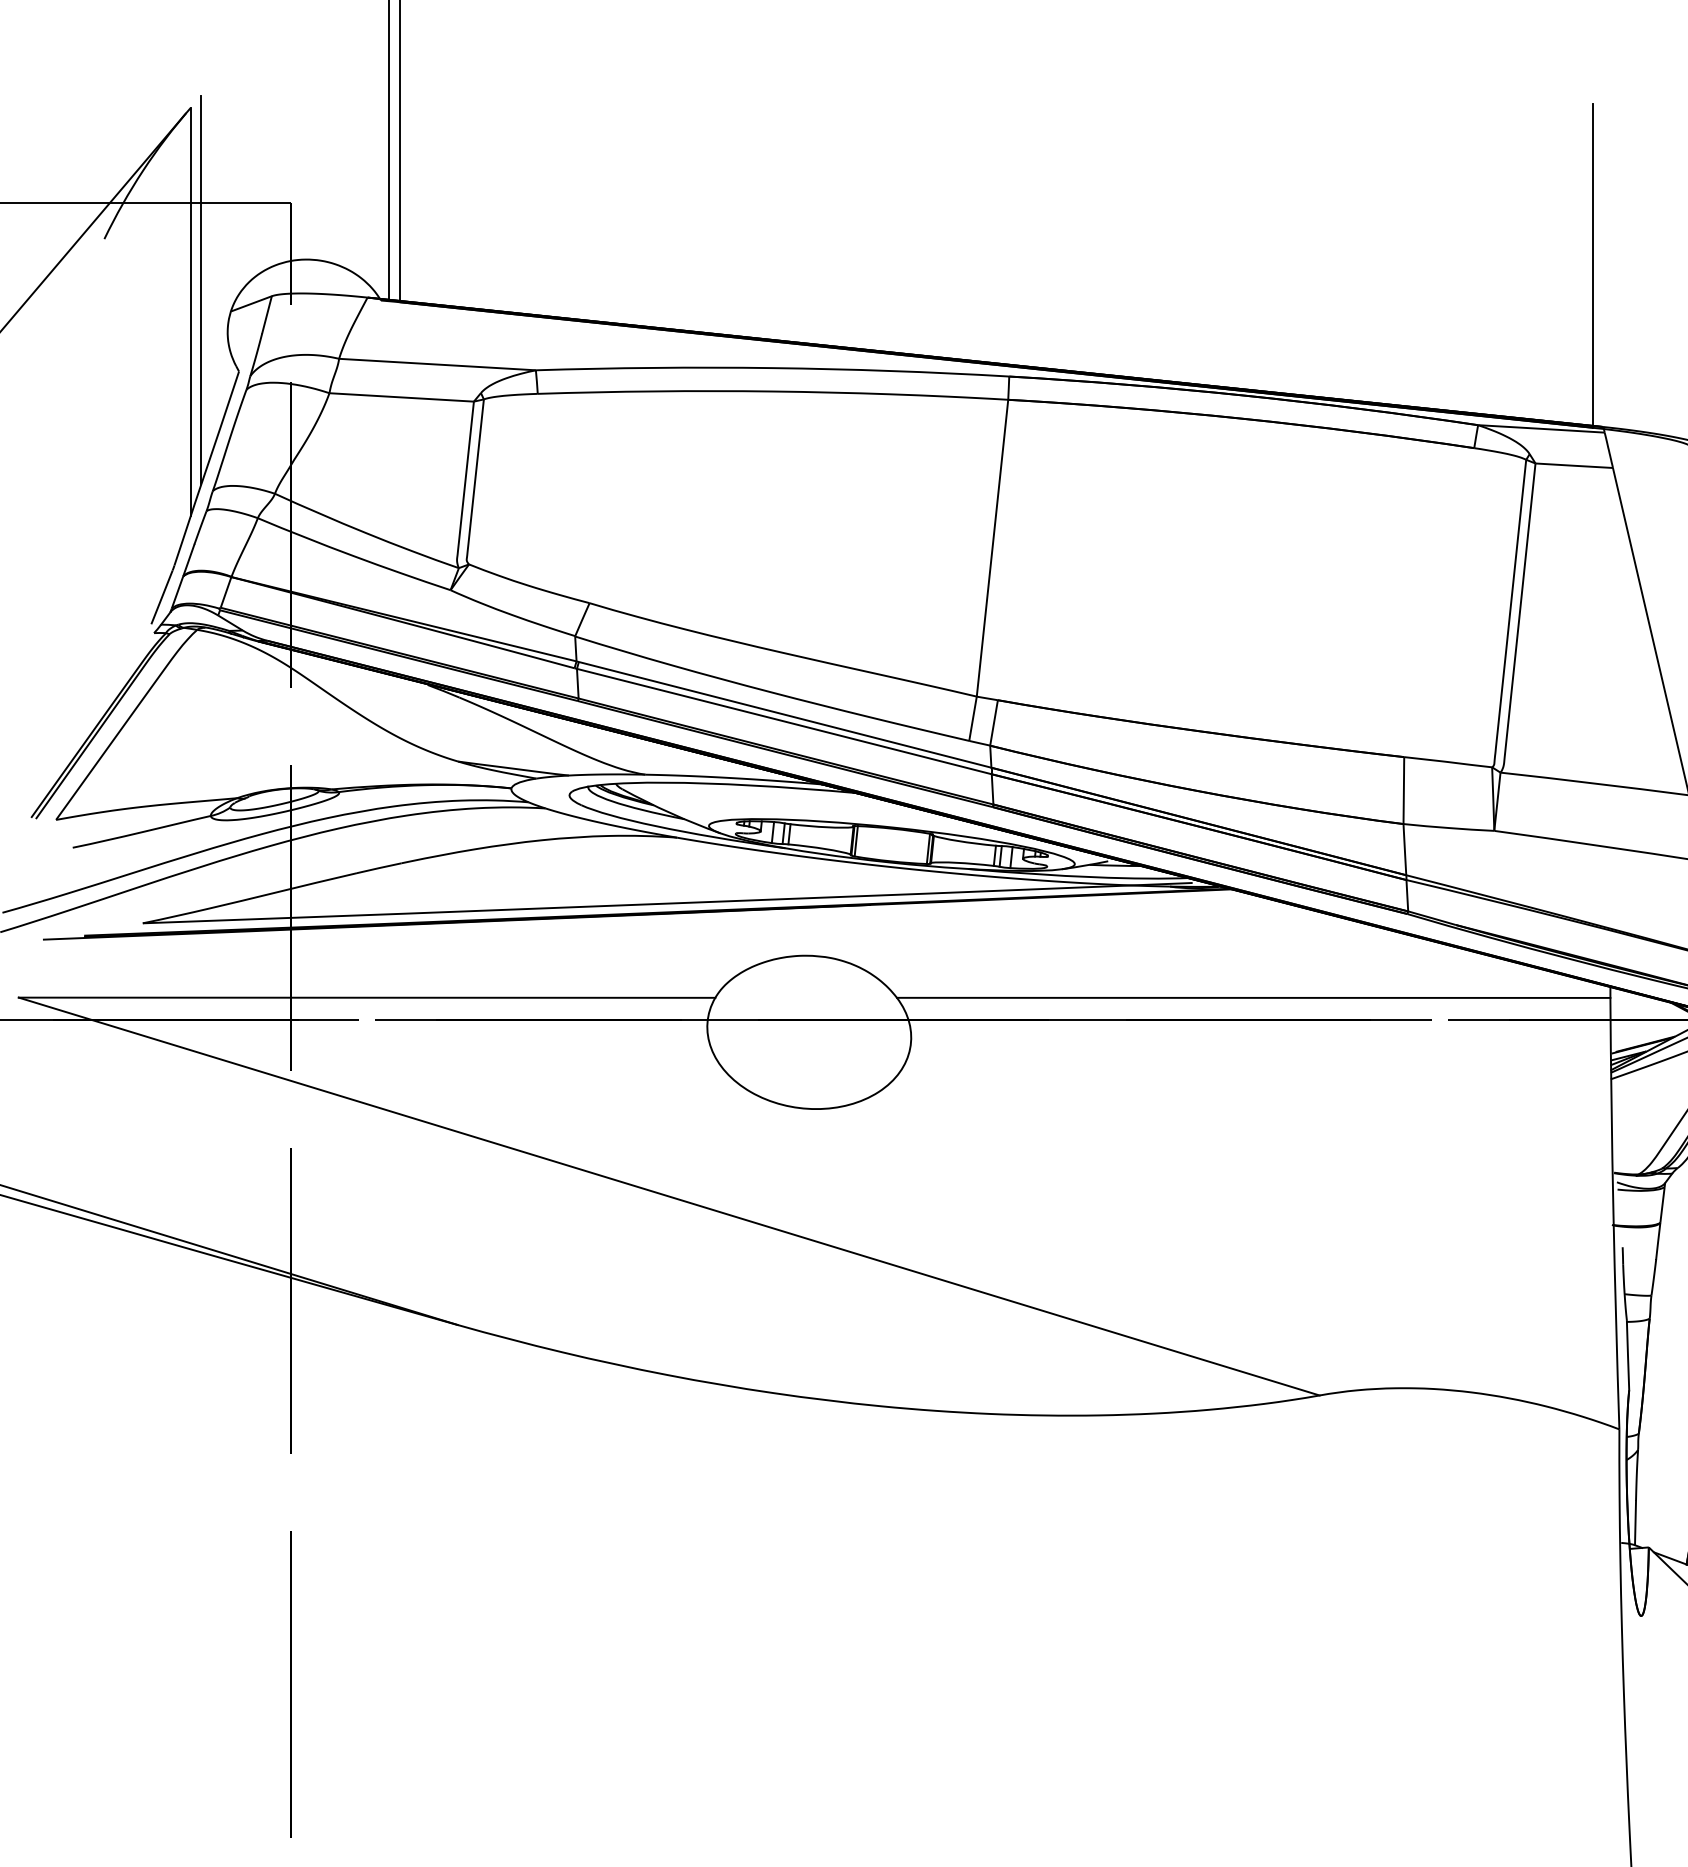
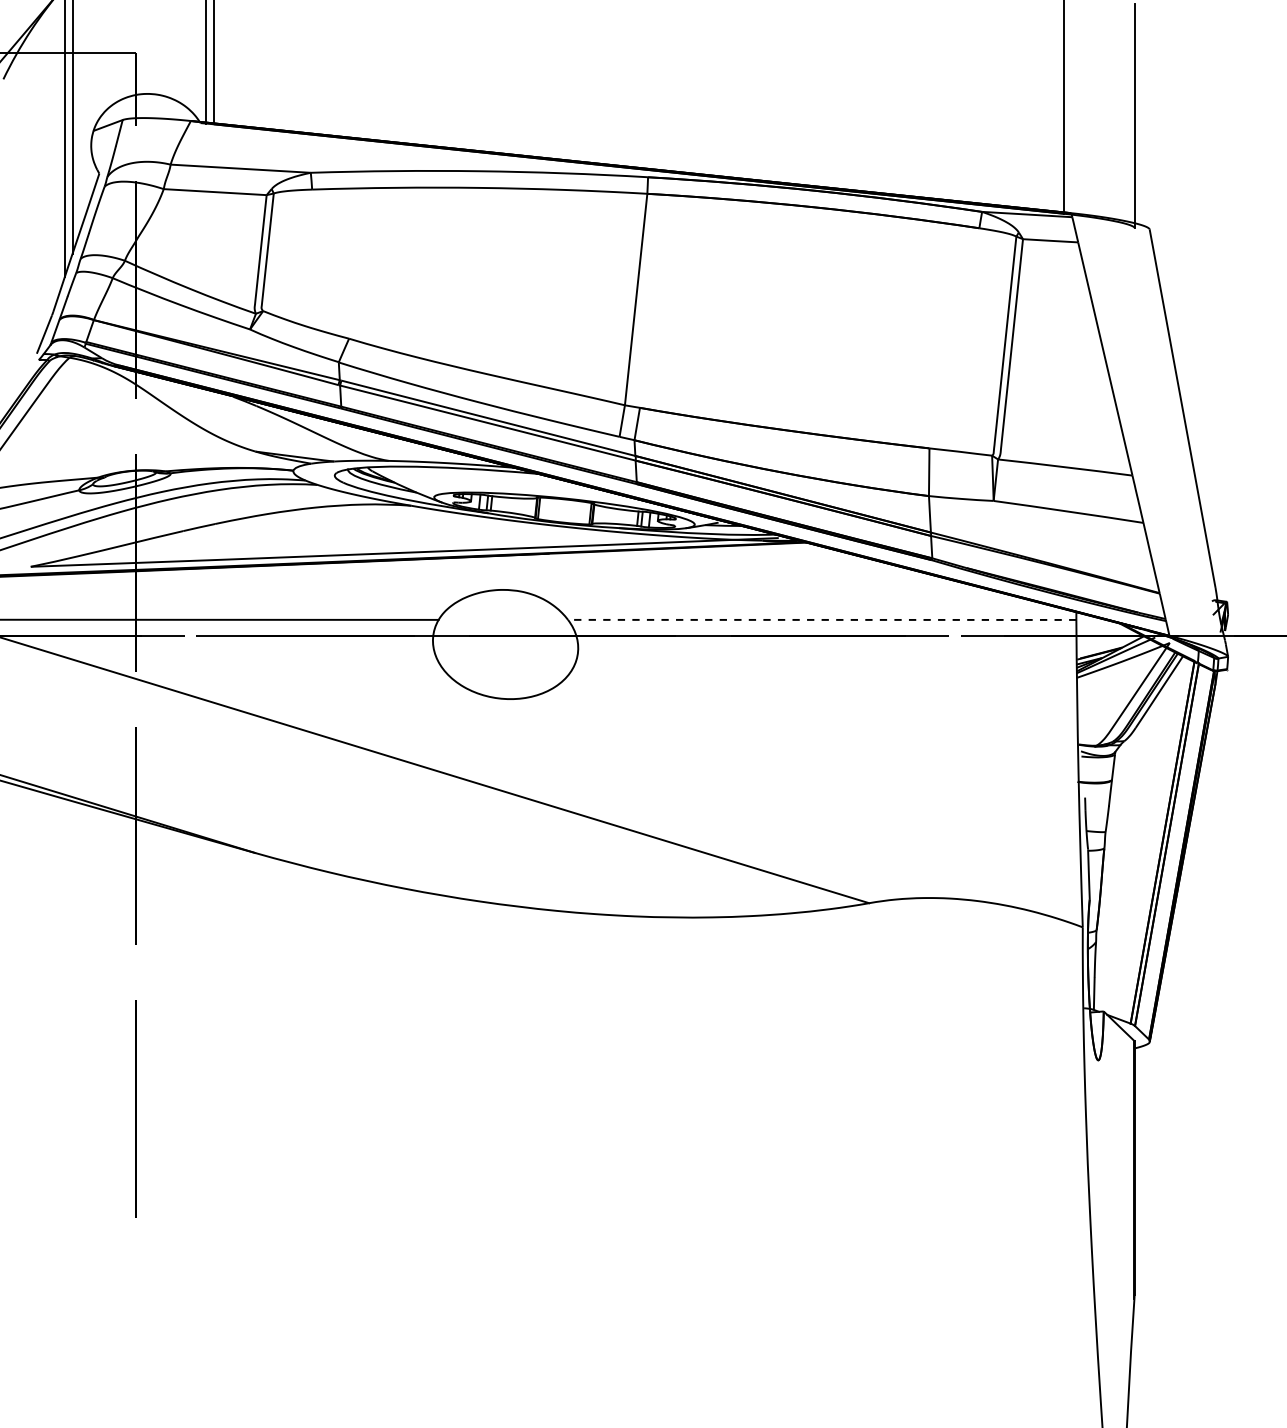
line: (1252, 997) -> (821, 619), solid -> dashed

